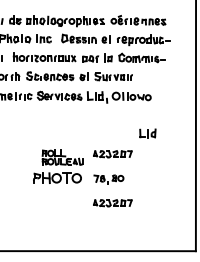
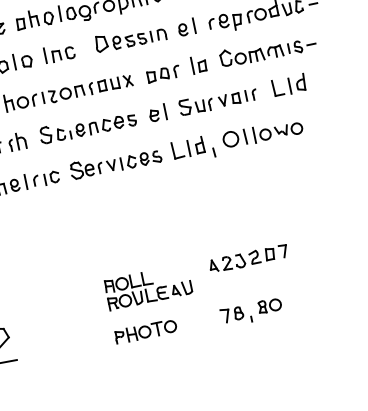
part: (147, 133) -> (288, 85), moved
part: (56, 178) -> (144, 332), size x0.62
part: (112, 203) -> (269, 359), removed

